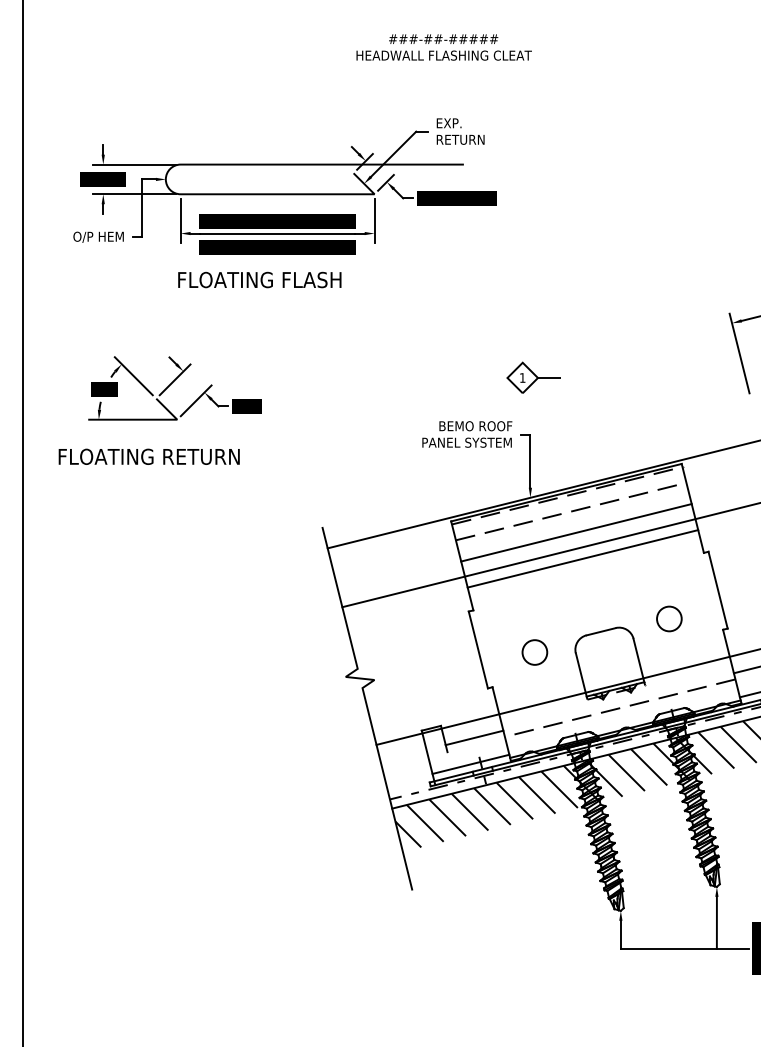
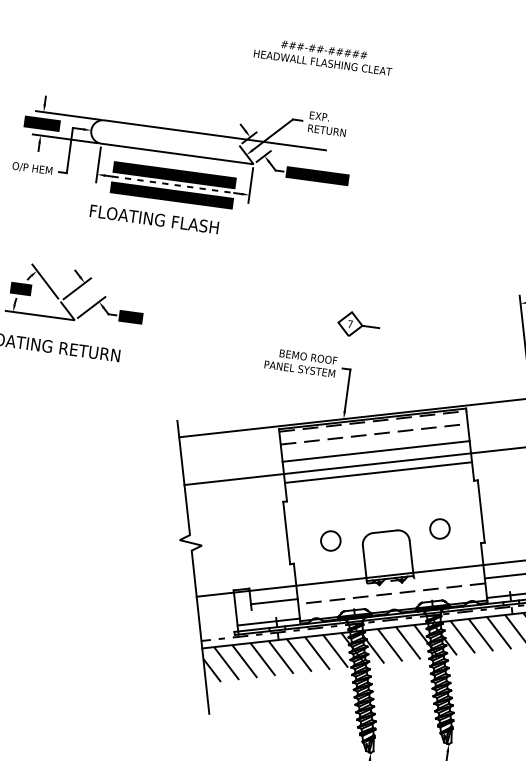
line: (277, 233) -> (173, 184), solid -> dashed
text: (522, 377) -> (350, 323), 1 -> 7

